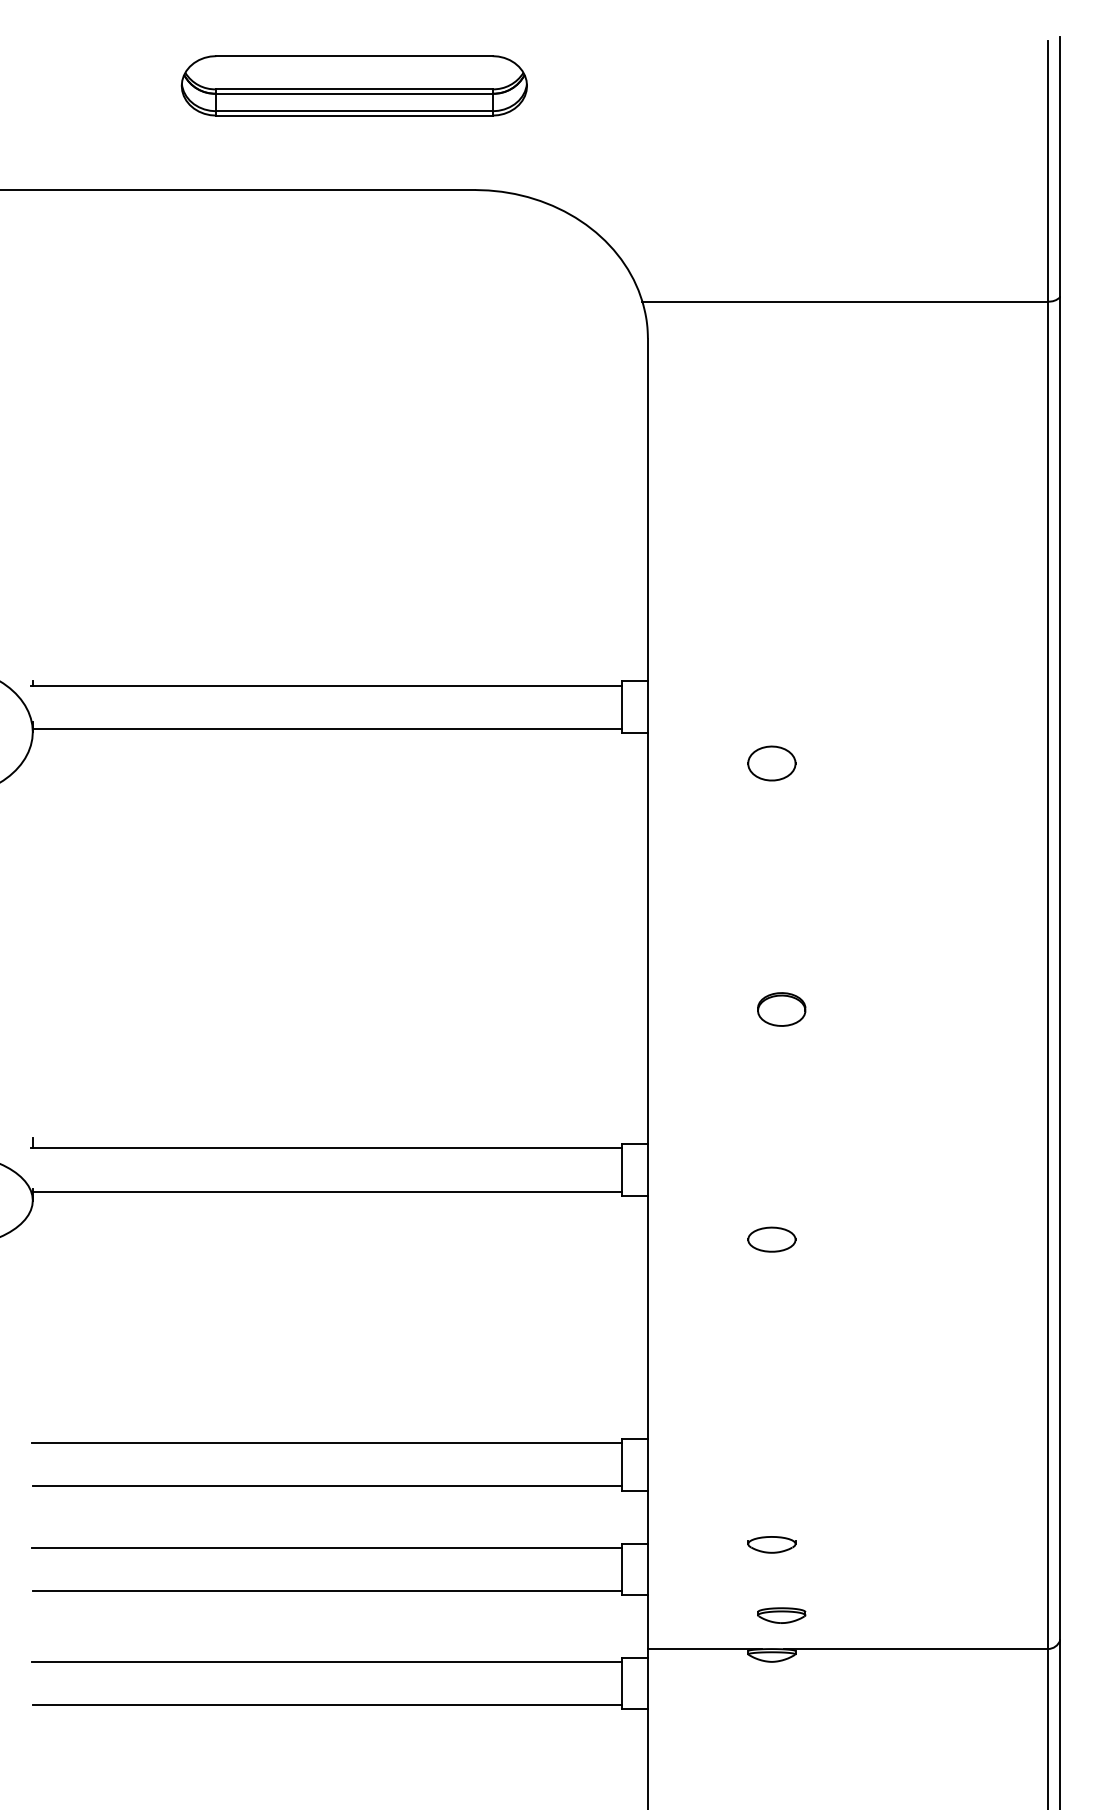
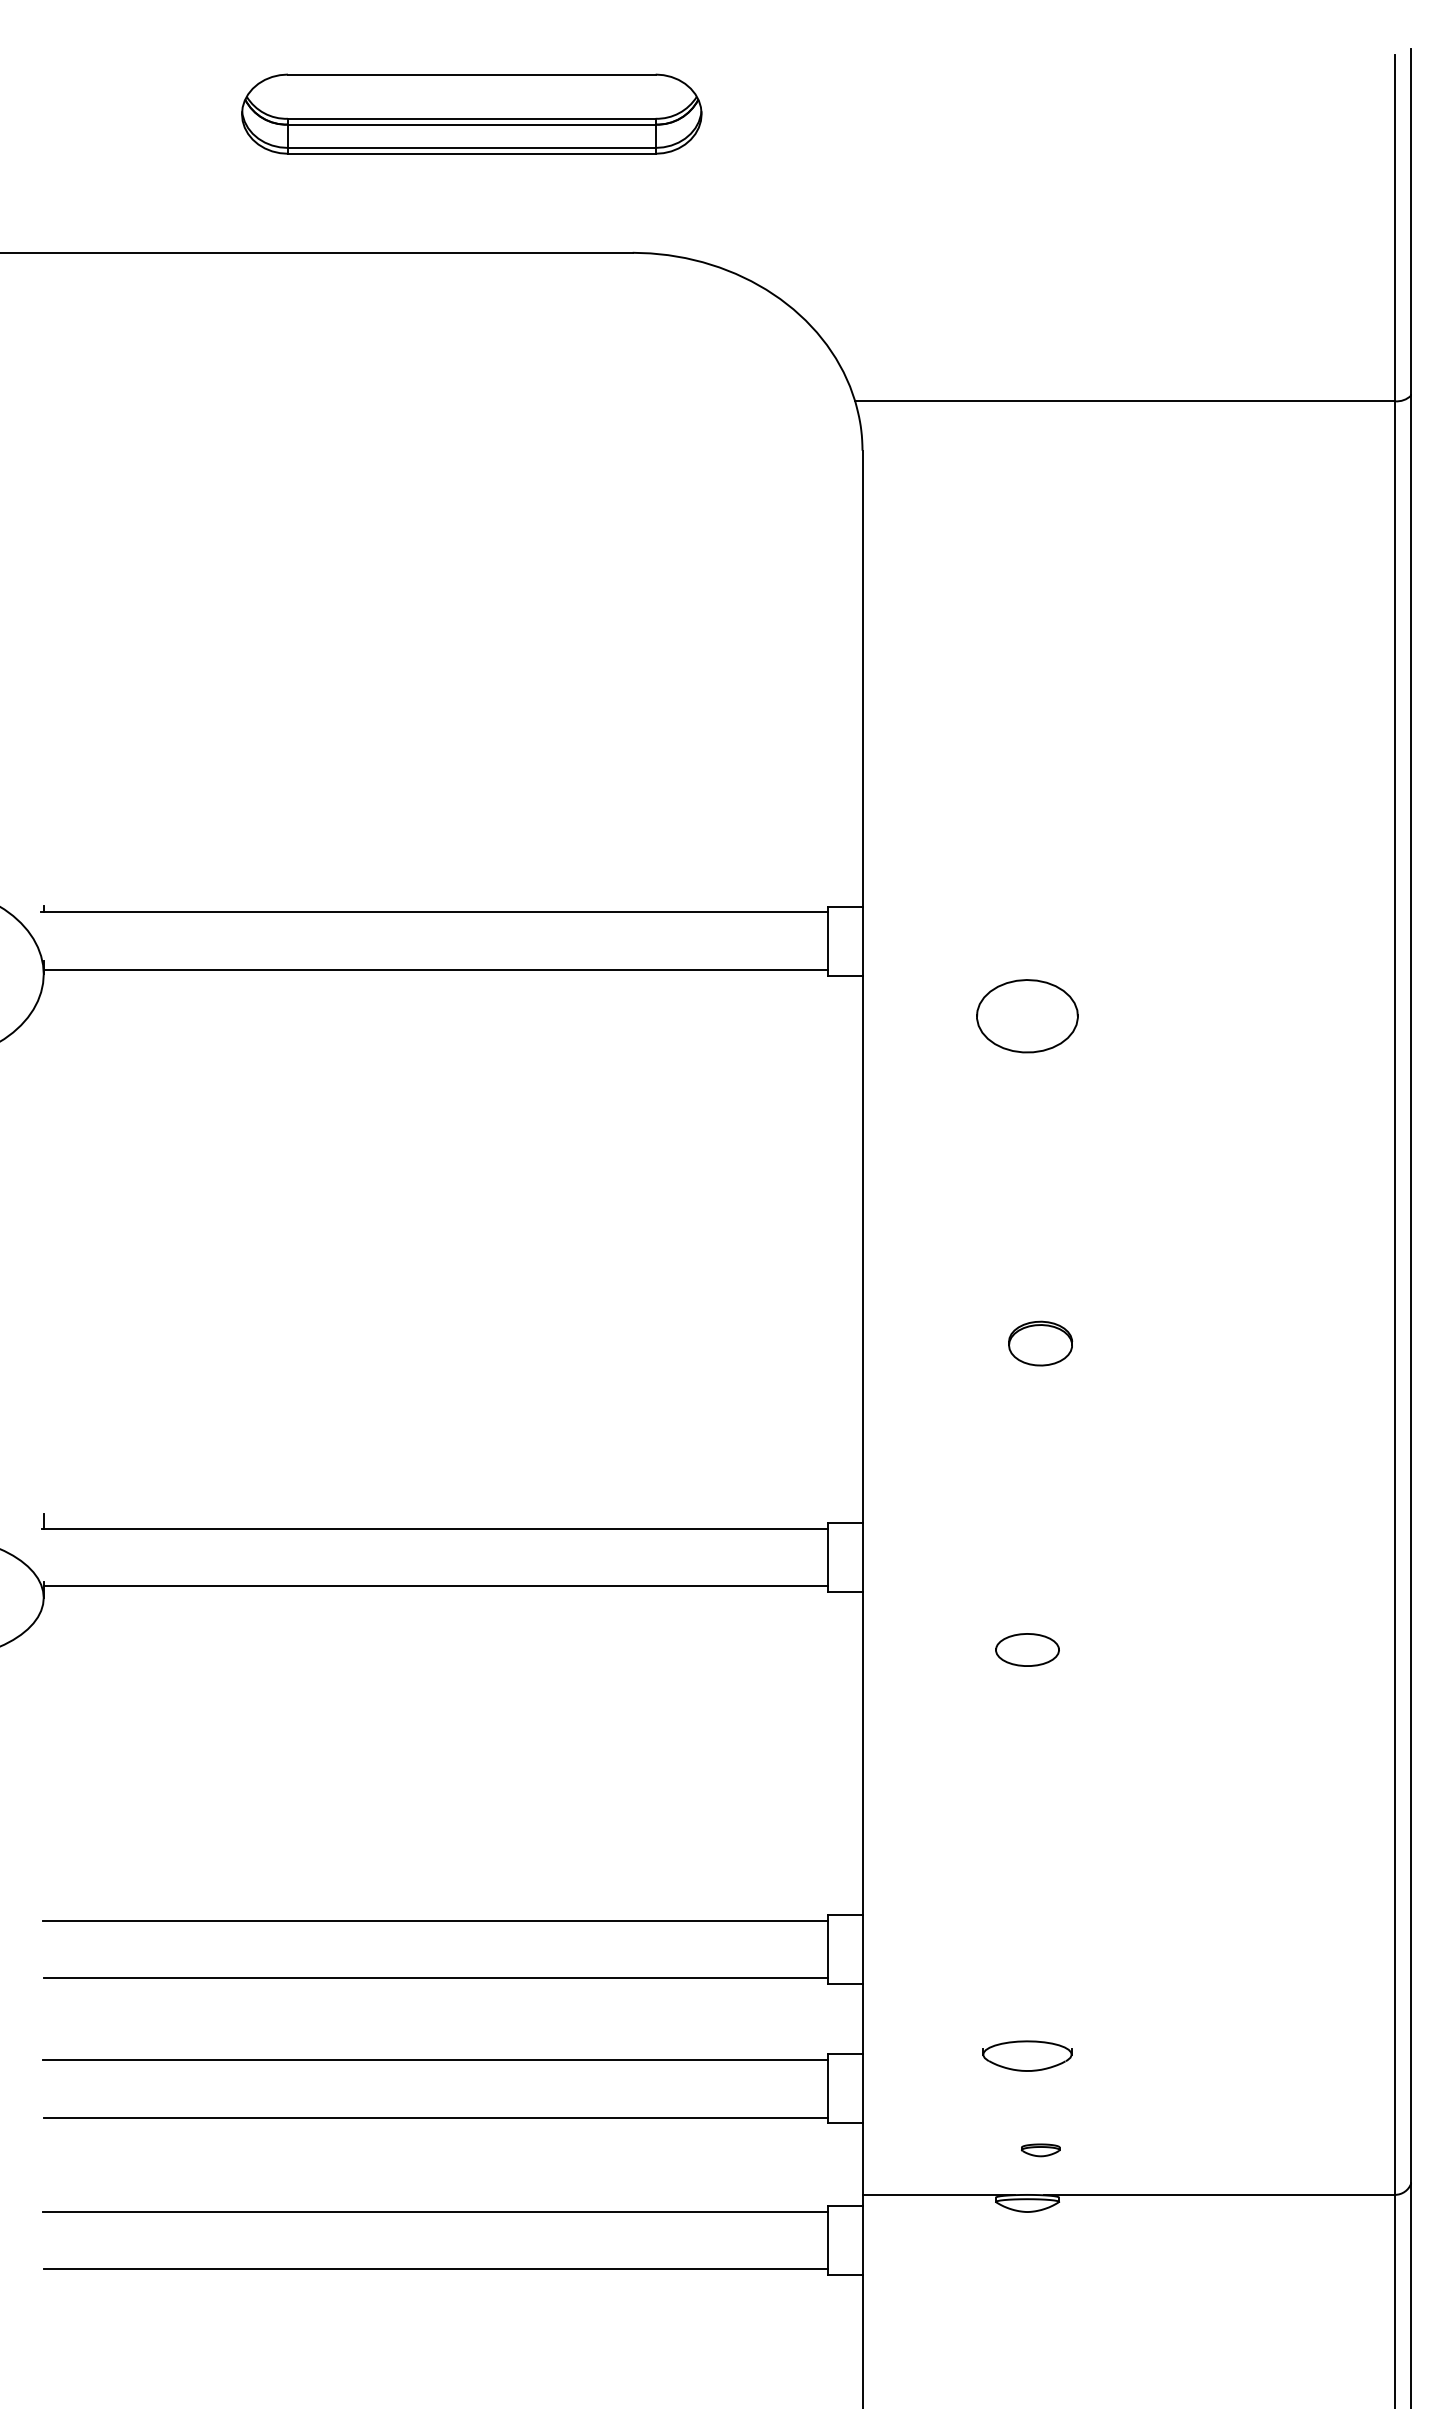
part: (771, 763) -> (1026, 1016), size x1.6
part: (771, 1544) -> (1026, 2055), size x1.4
part: (781, 1615) -> (1040, 2150), size x0.6

